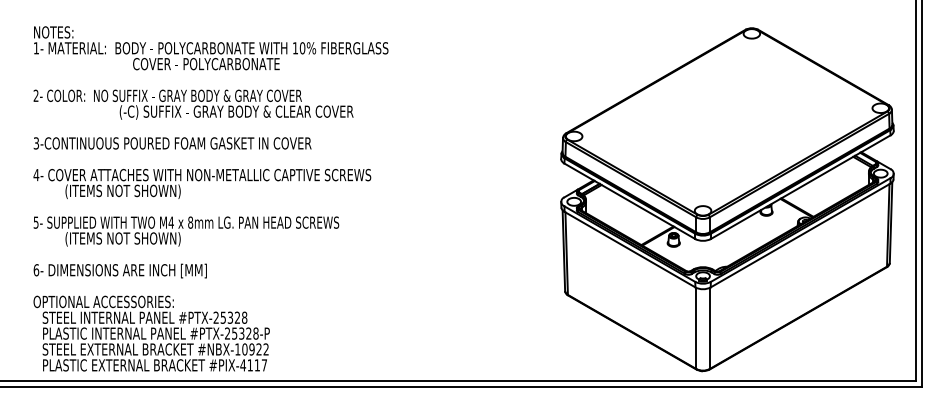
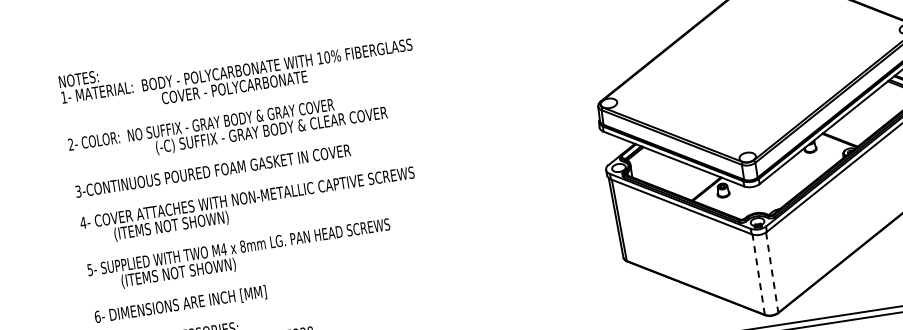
line: (696, 328) -> (758, 274), solid -> dashed
line: (709, 328) -> (771, 272), solid -> dashed

